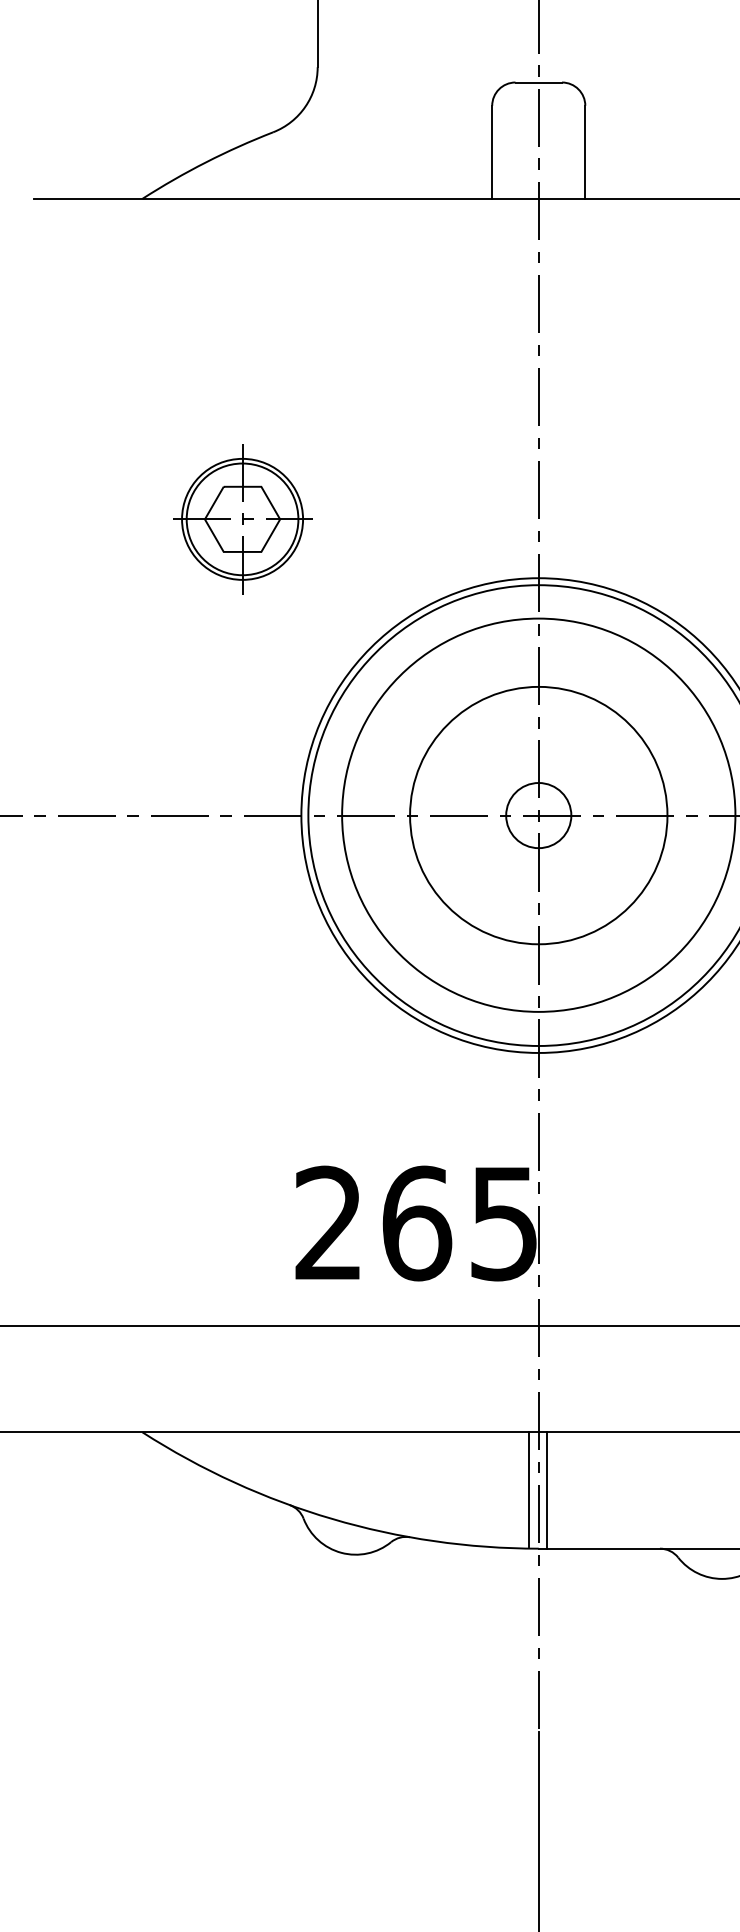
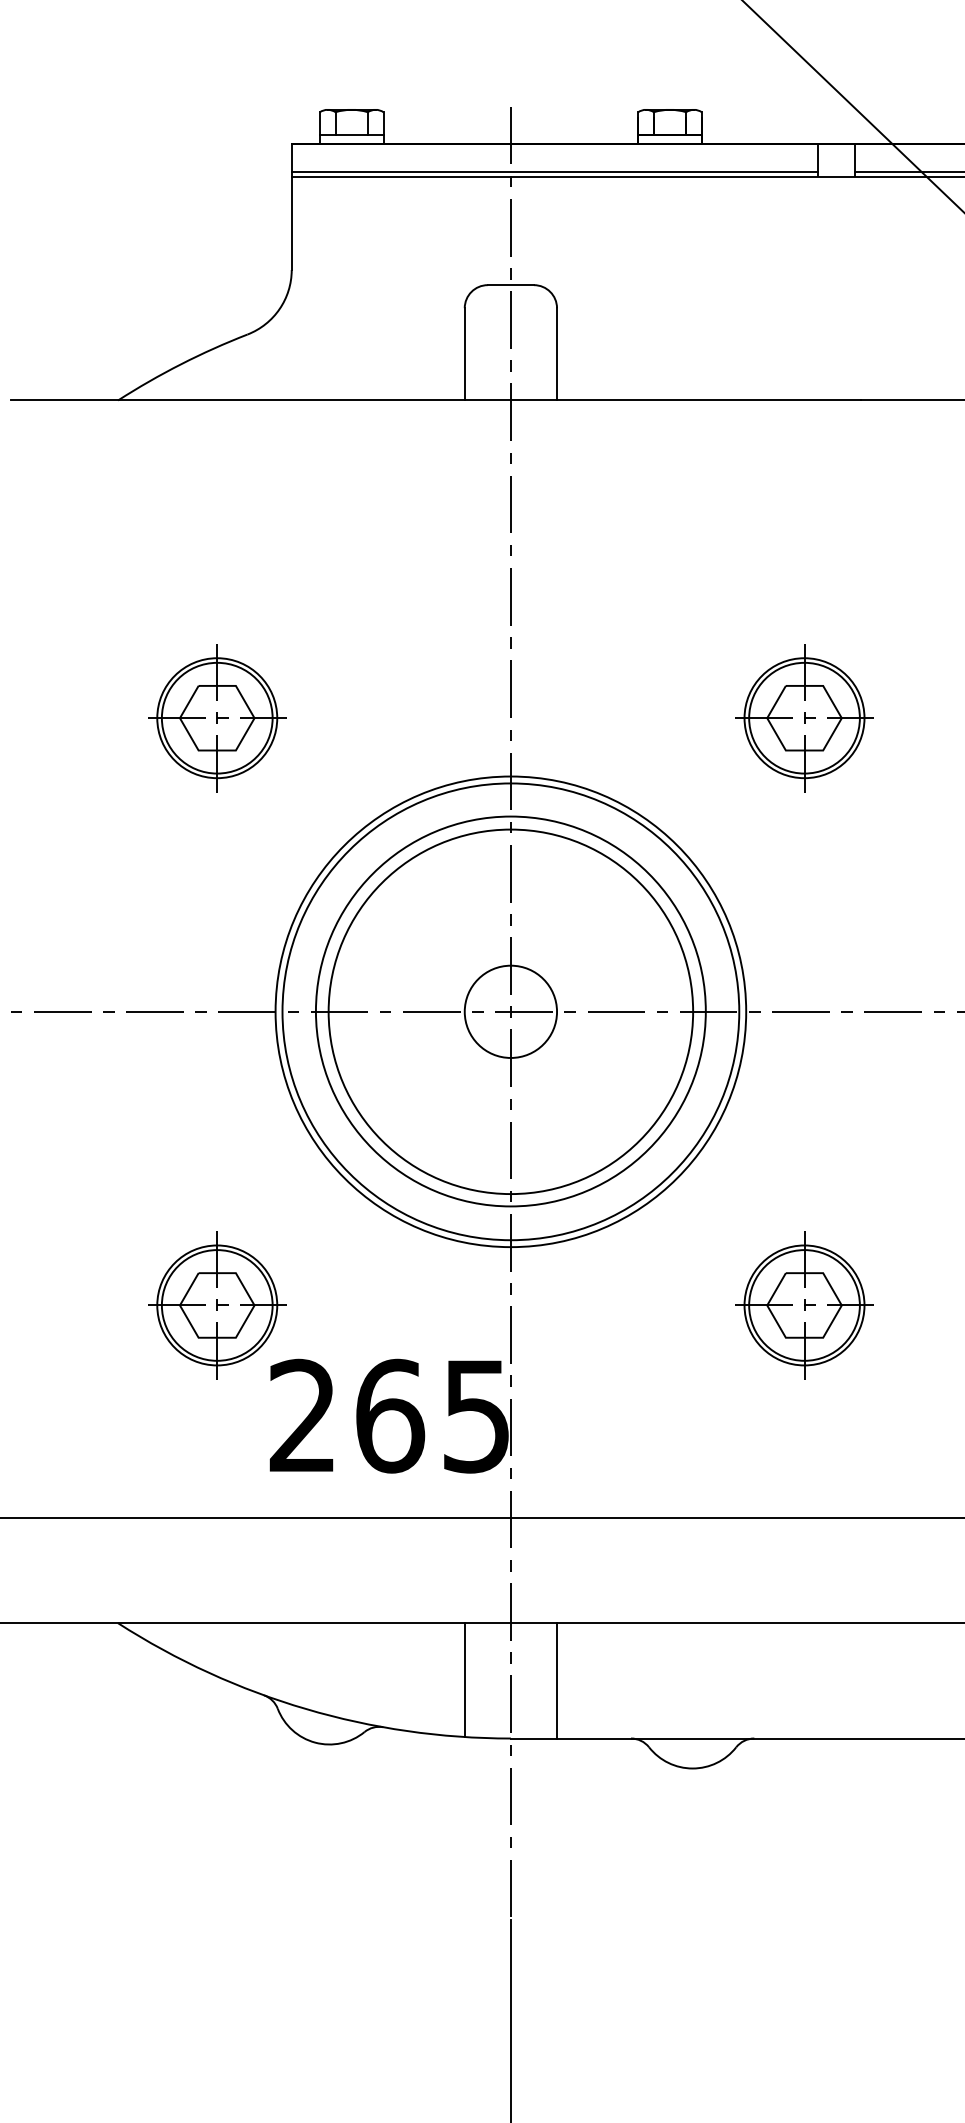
circle: (538, 815) -> (510, 1011), size x1.43
circle: (538, 815) -> (510, 1011), size x1.43
part: (242, 1111) -> (217, 1305), added
line: (528, 1490) -> (464, 1680), moved
line: (547, 1490) -> (557, 1680), moved

